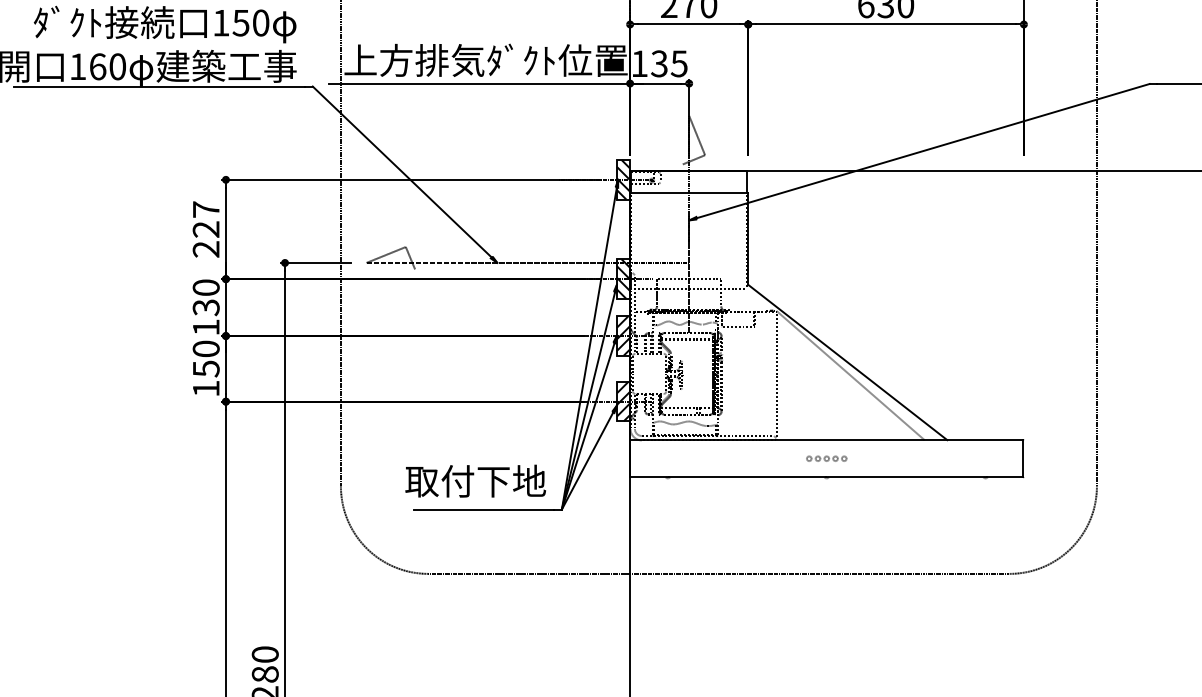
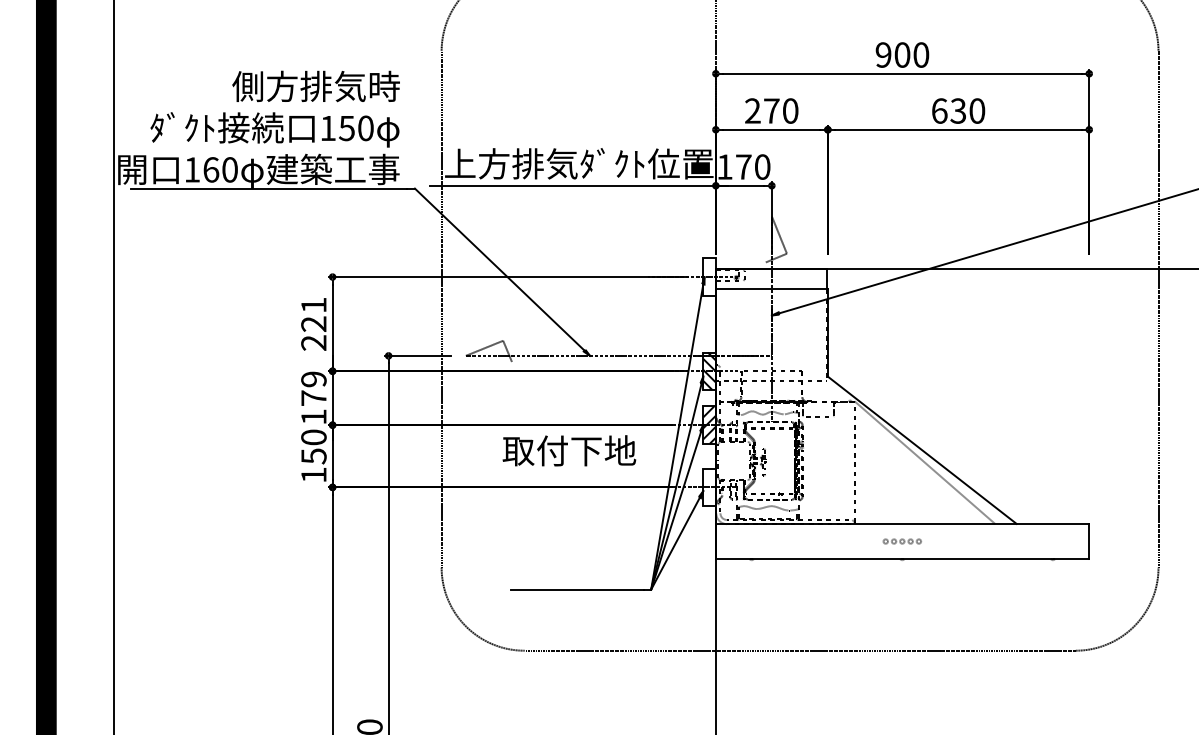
text: (668, 63) -> (752, 166), 135 -> 170
hatch: (623, 179) -> (709, 276), removed
text: (205, 208) -> (313, 304), 227 -> 221
text: (205, 297) -> (313, 388), 130 -> 179
hatch: (623, 401) -> (709, 487), removed
text: (475, 480) -> (569, 450), moved

